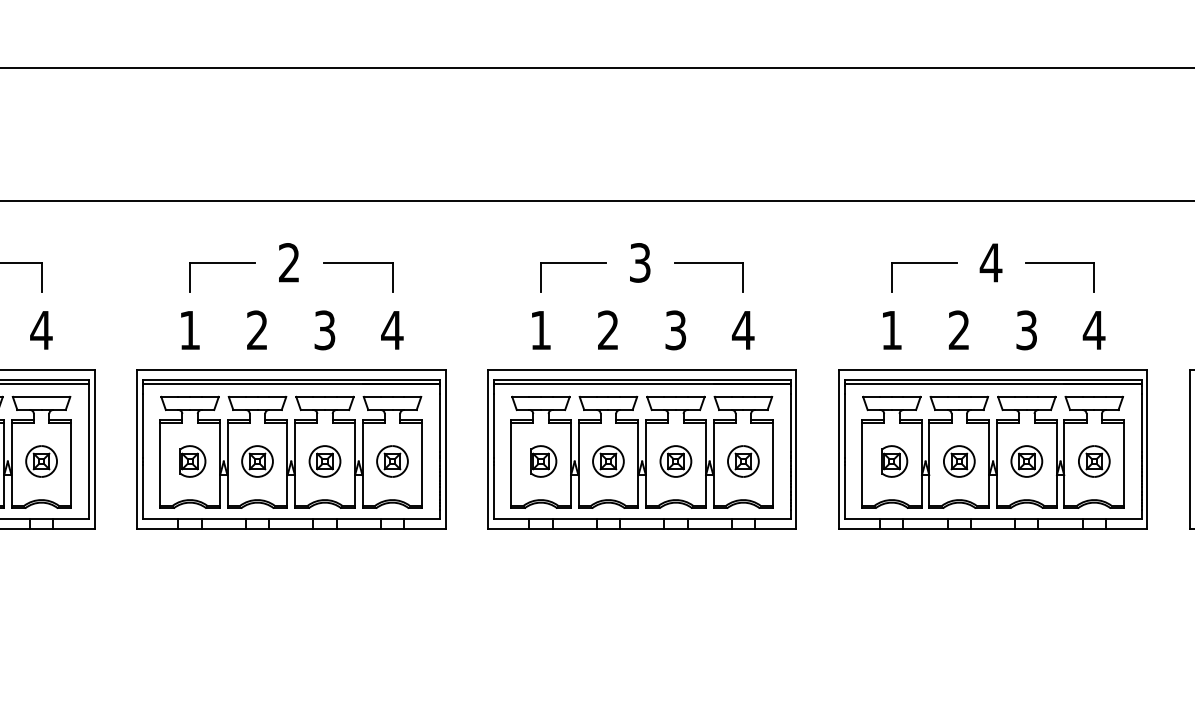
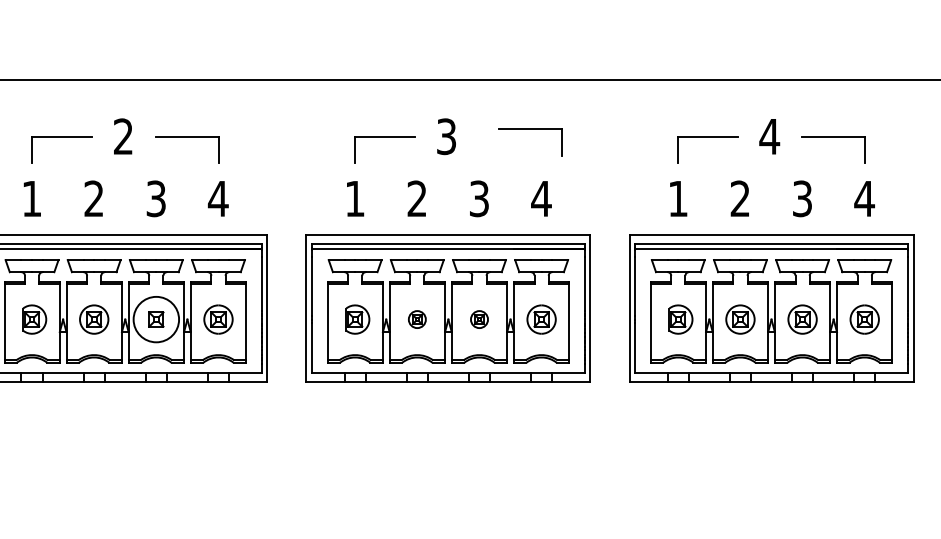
part: (708, 263) -> (529, 129), moved
circle: (324, 461) -> (155, 319), size x1.6
part: (608, 461) -> (417, 319), size x0.6
part: (675, 461) -> (479, 319), size x0.6

